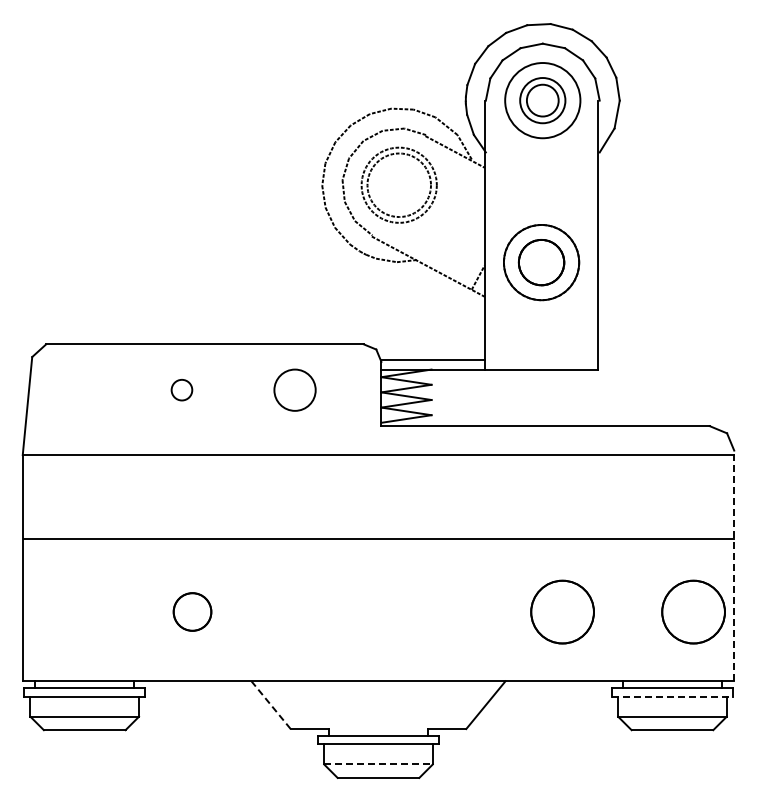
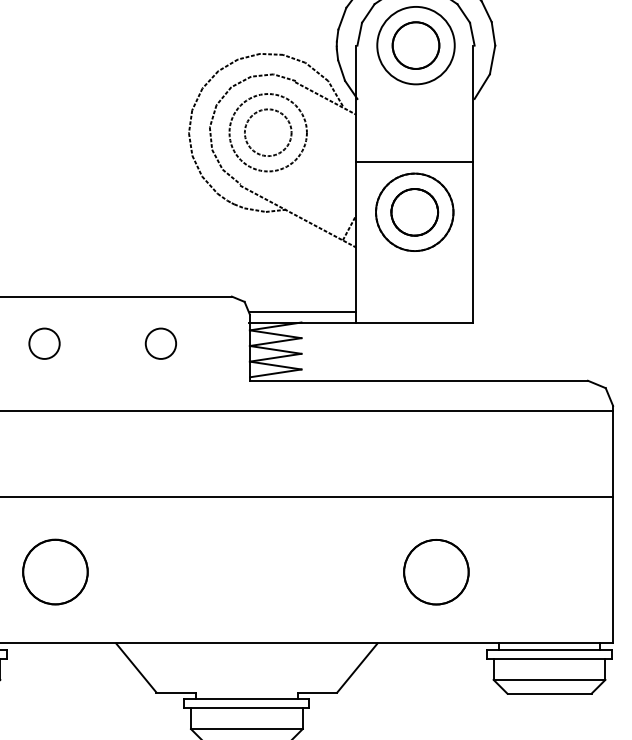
circle: (542, 100) -> (415, 45), size x1.43
circle: (398, 184) -> (267, 131), size x0.71
line: (541, 213) -> (414, 161), added
circle: (181, 389) -> (44, 343), size x1.43
circle: (294, 389) -> (160, 343), size x0.71
line: (734, 565) -> (613, 524), dashed -> solid
part: (192, 611) -> (55, 571), size x1.67
part: (693, 611) -> (571, 571), removed
line: (672, 696) -> (549, 659), dashed -> solid
line: (271, 705) -> (136, 668), dashed -> solid
line: (378, 764) -> (246, 729), dashed -> solid

